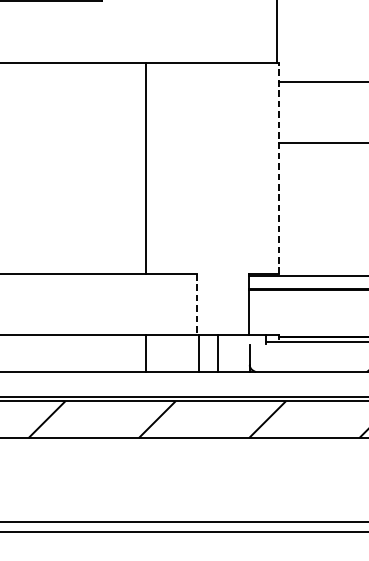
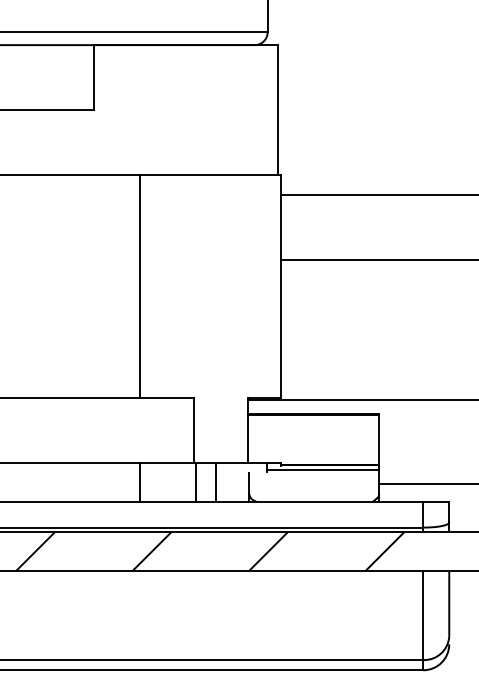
line: (279, 168) -> (280, 286), dashed -> solid
line: (197, 304) -> (194, 430), dashed -> solid

